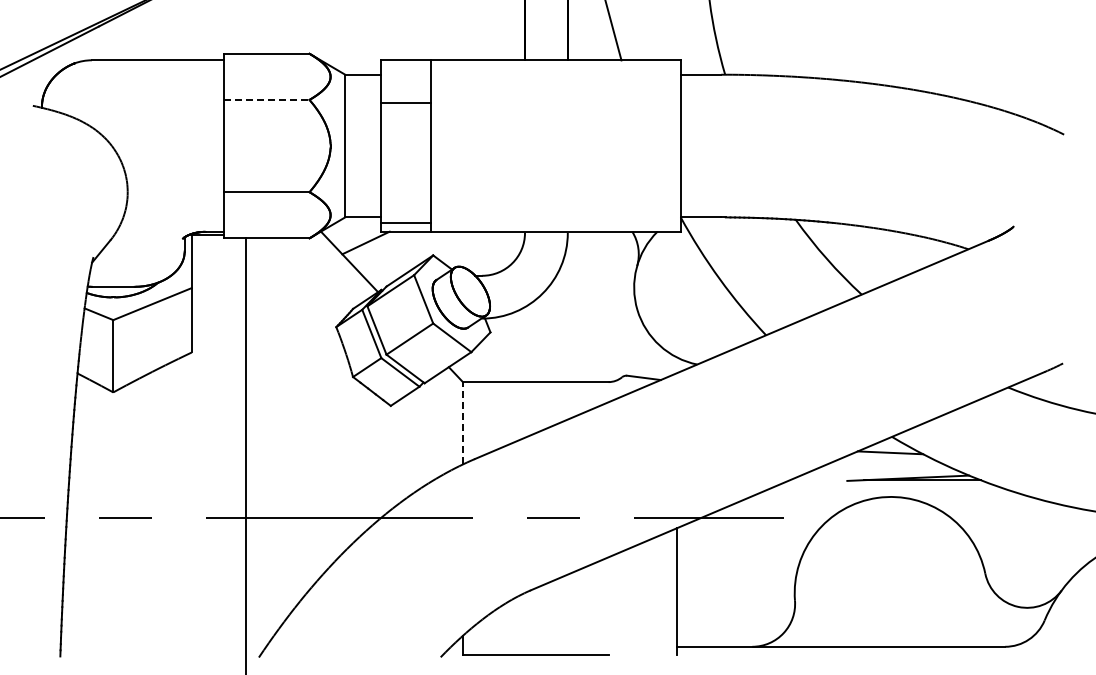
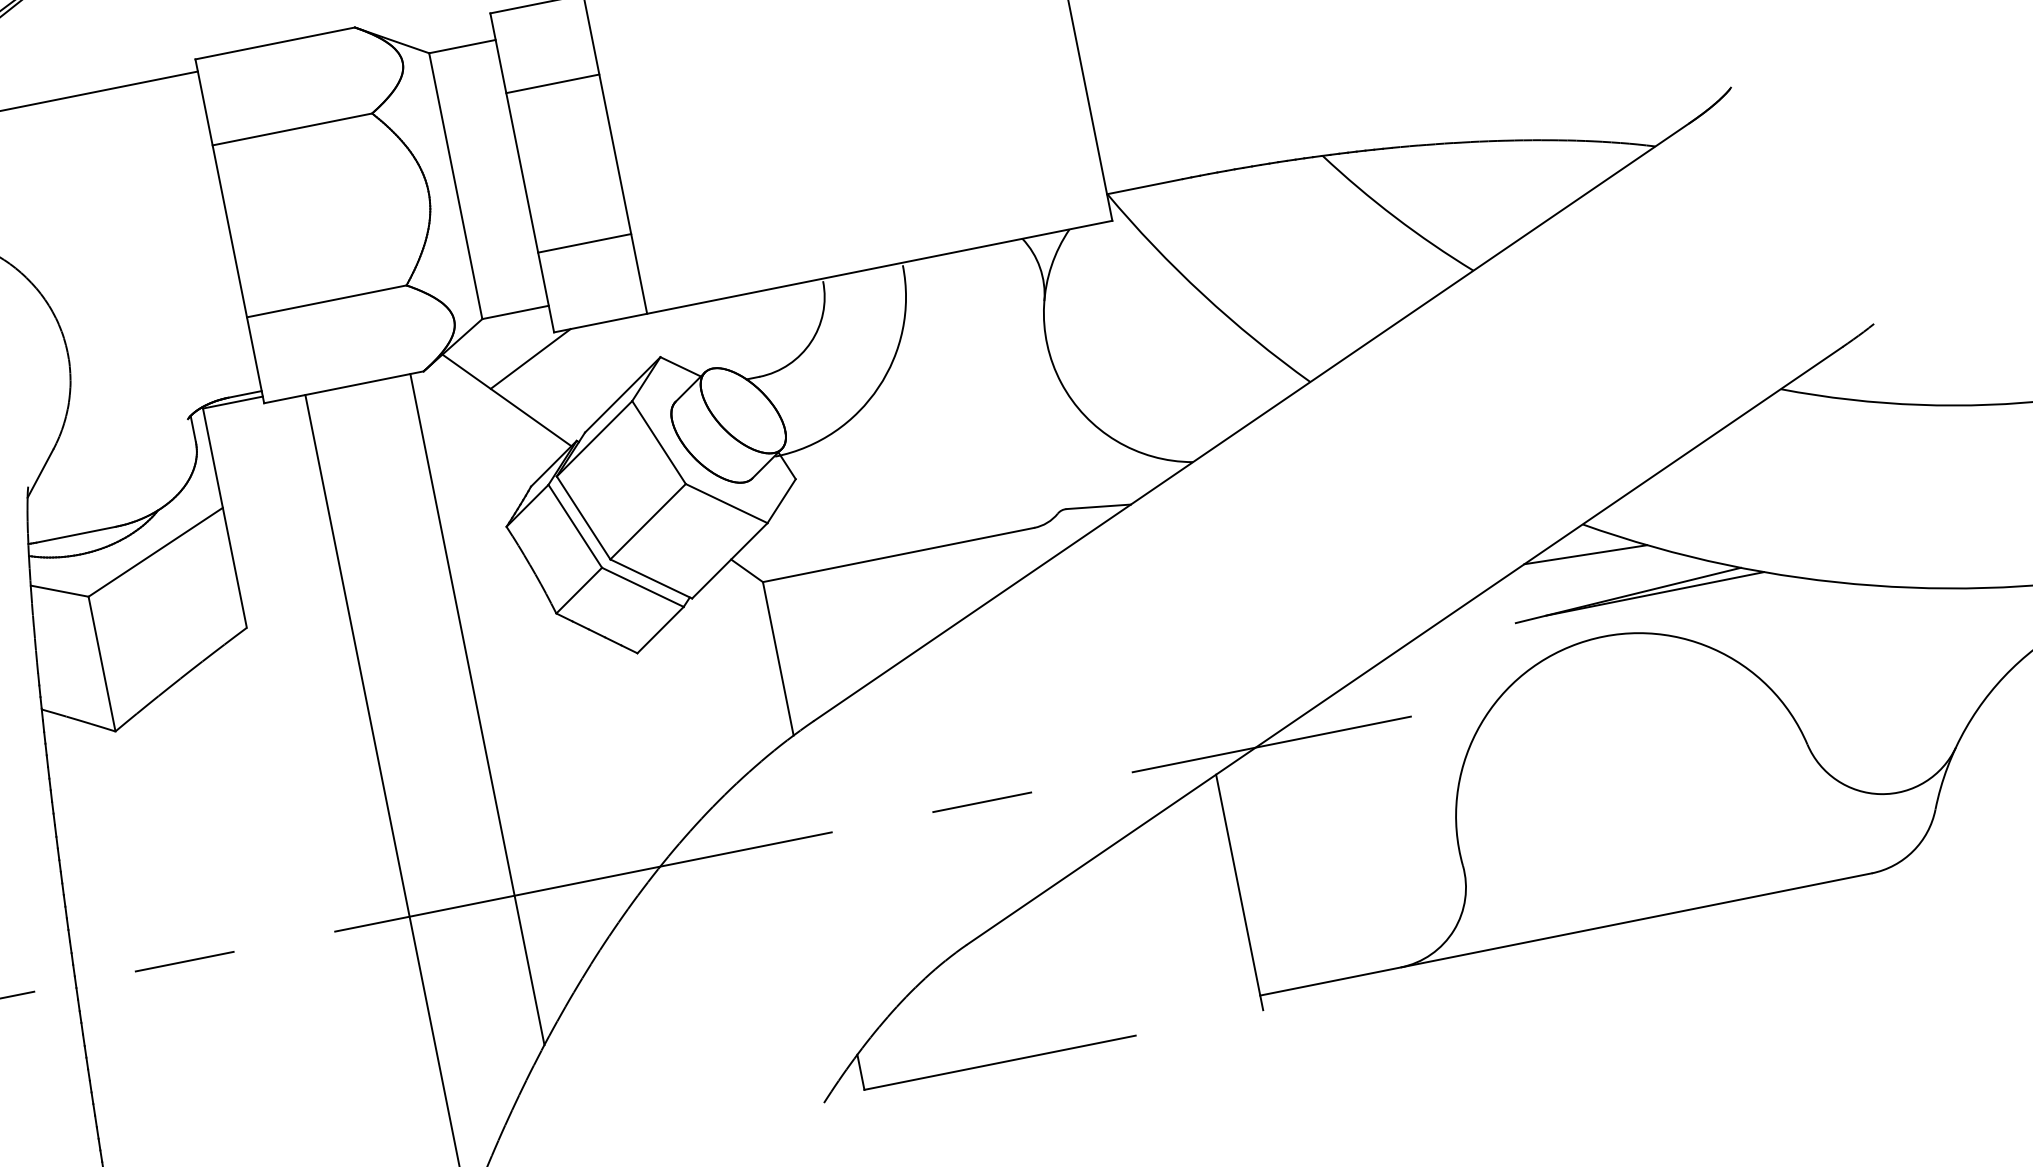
line: (266, 99) -> (291, 128), dashed -> solid
line: (405, 222) -> (583, 242), moved
line: (302, 418) -> (477, 709), added
line: (462, 422) -> (777, 657), dashed -> solid

